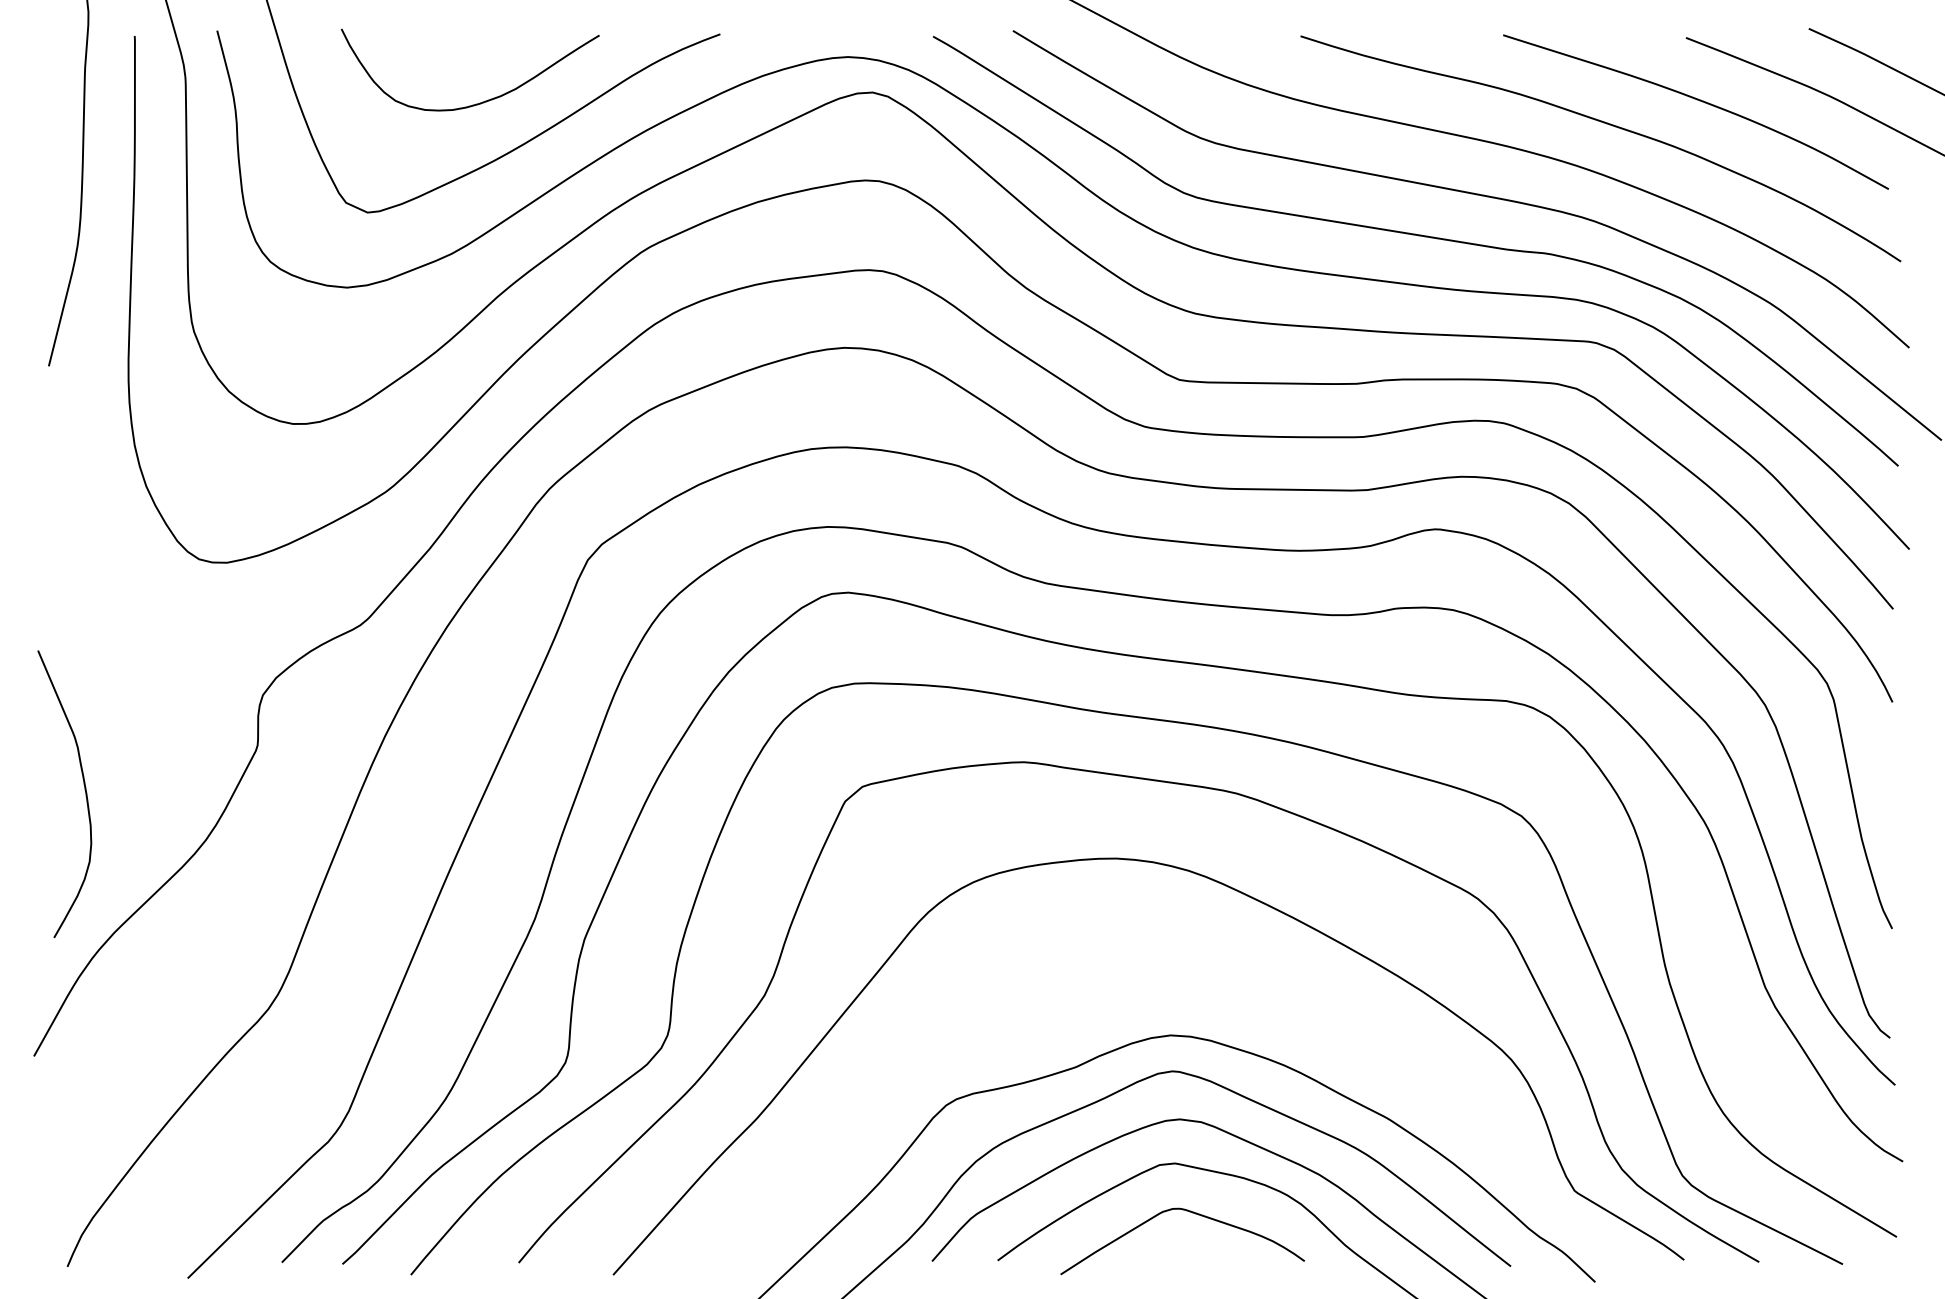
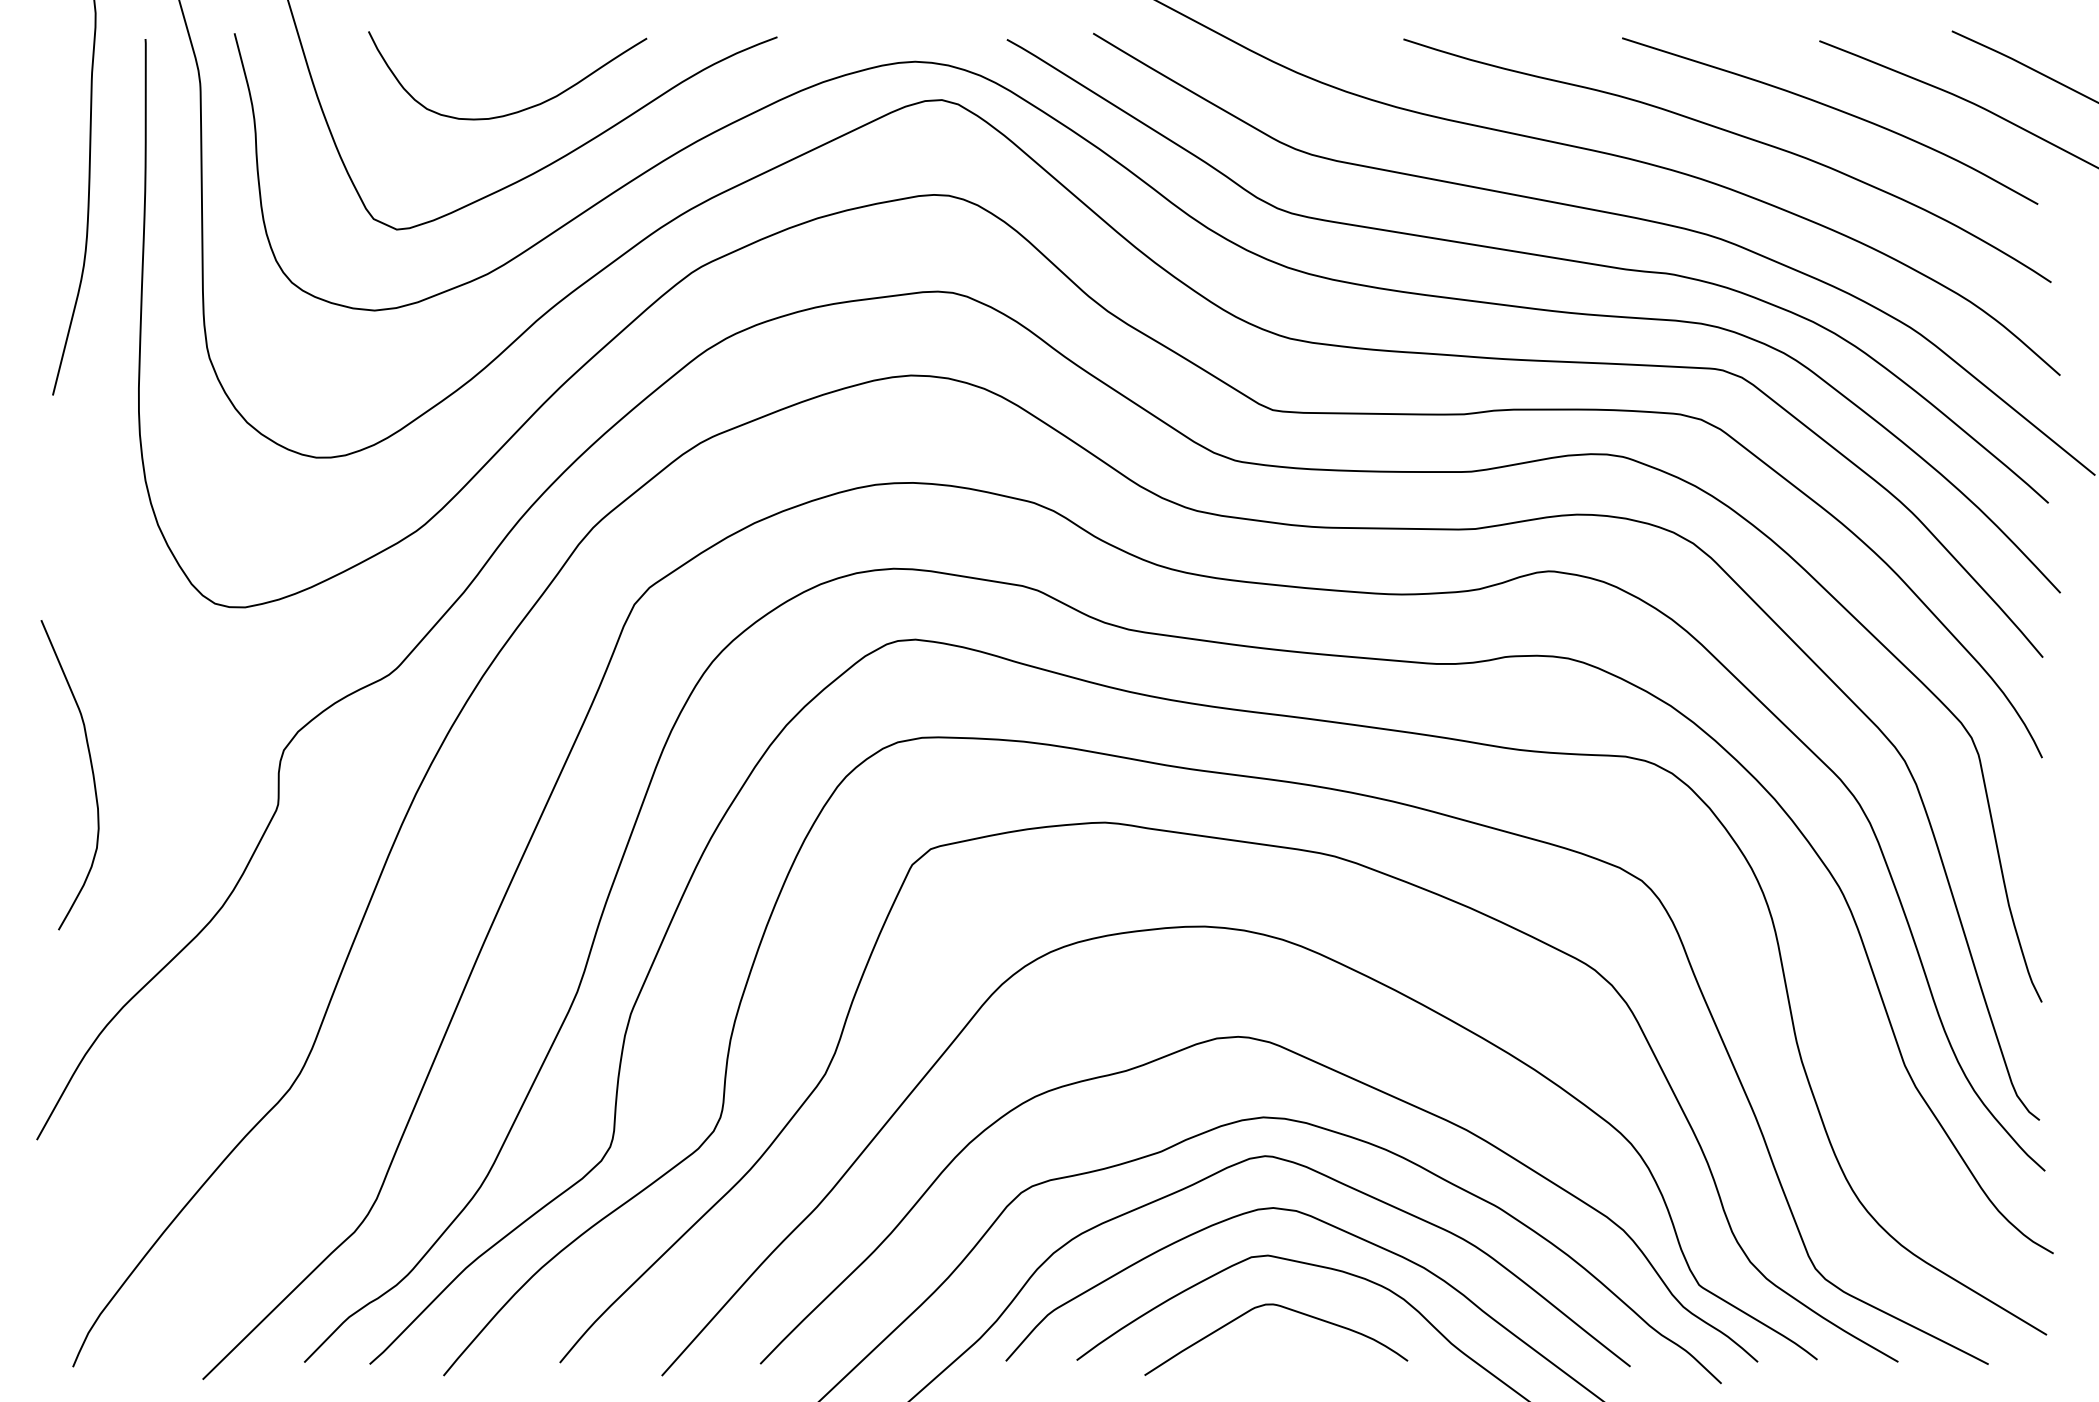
curve: (84, 790) -> (91, 771), moved
curve: (1225, 988) -> (1322, 1066), added

